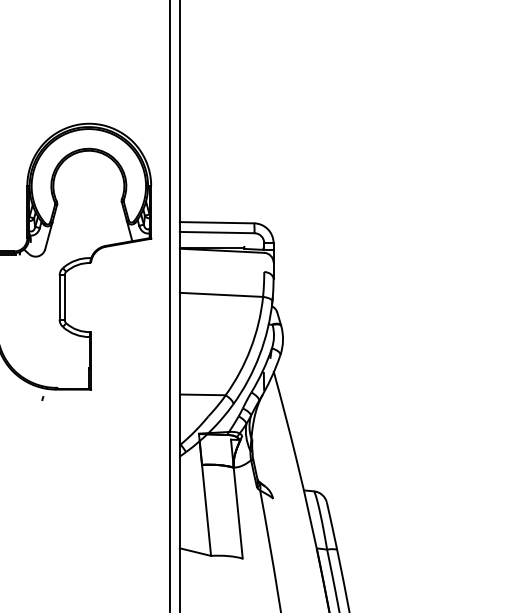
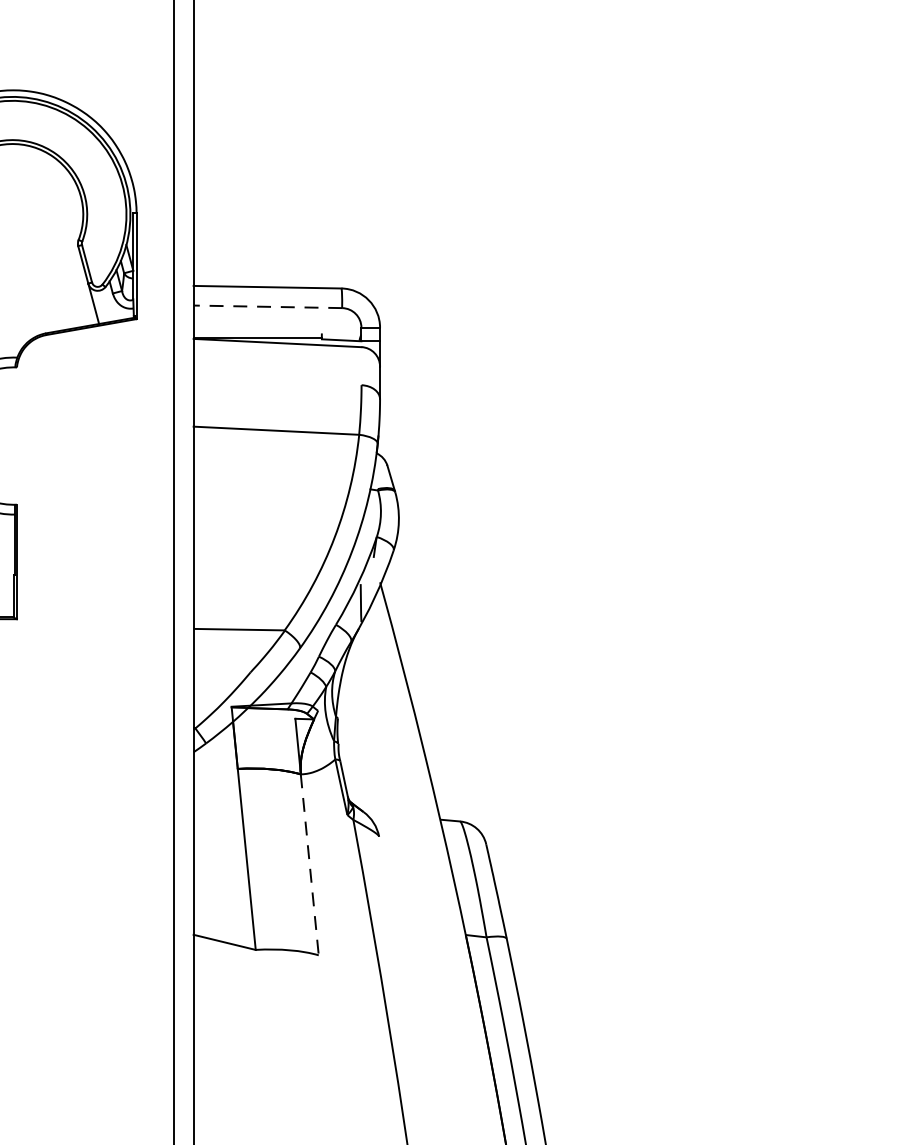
line: (216, 232) -> (266, 306), solid -> dashed
line: (238, 513) -> (310, 865), solid -> dashed

